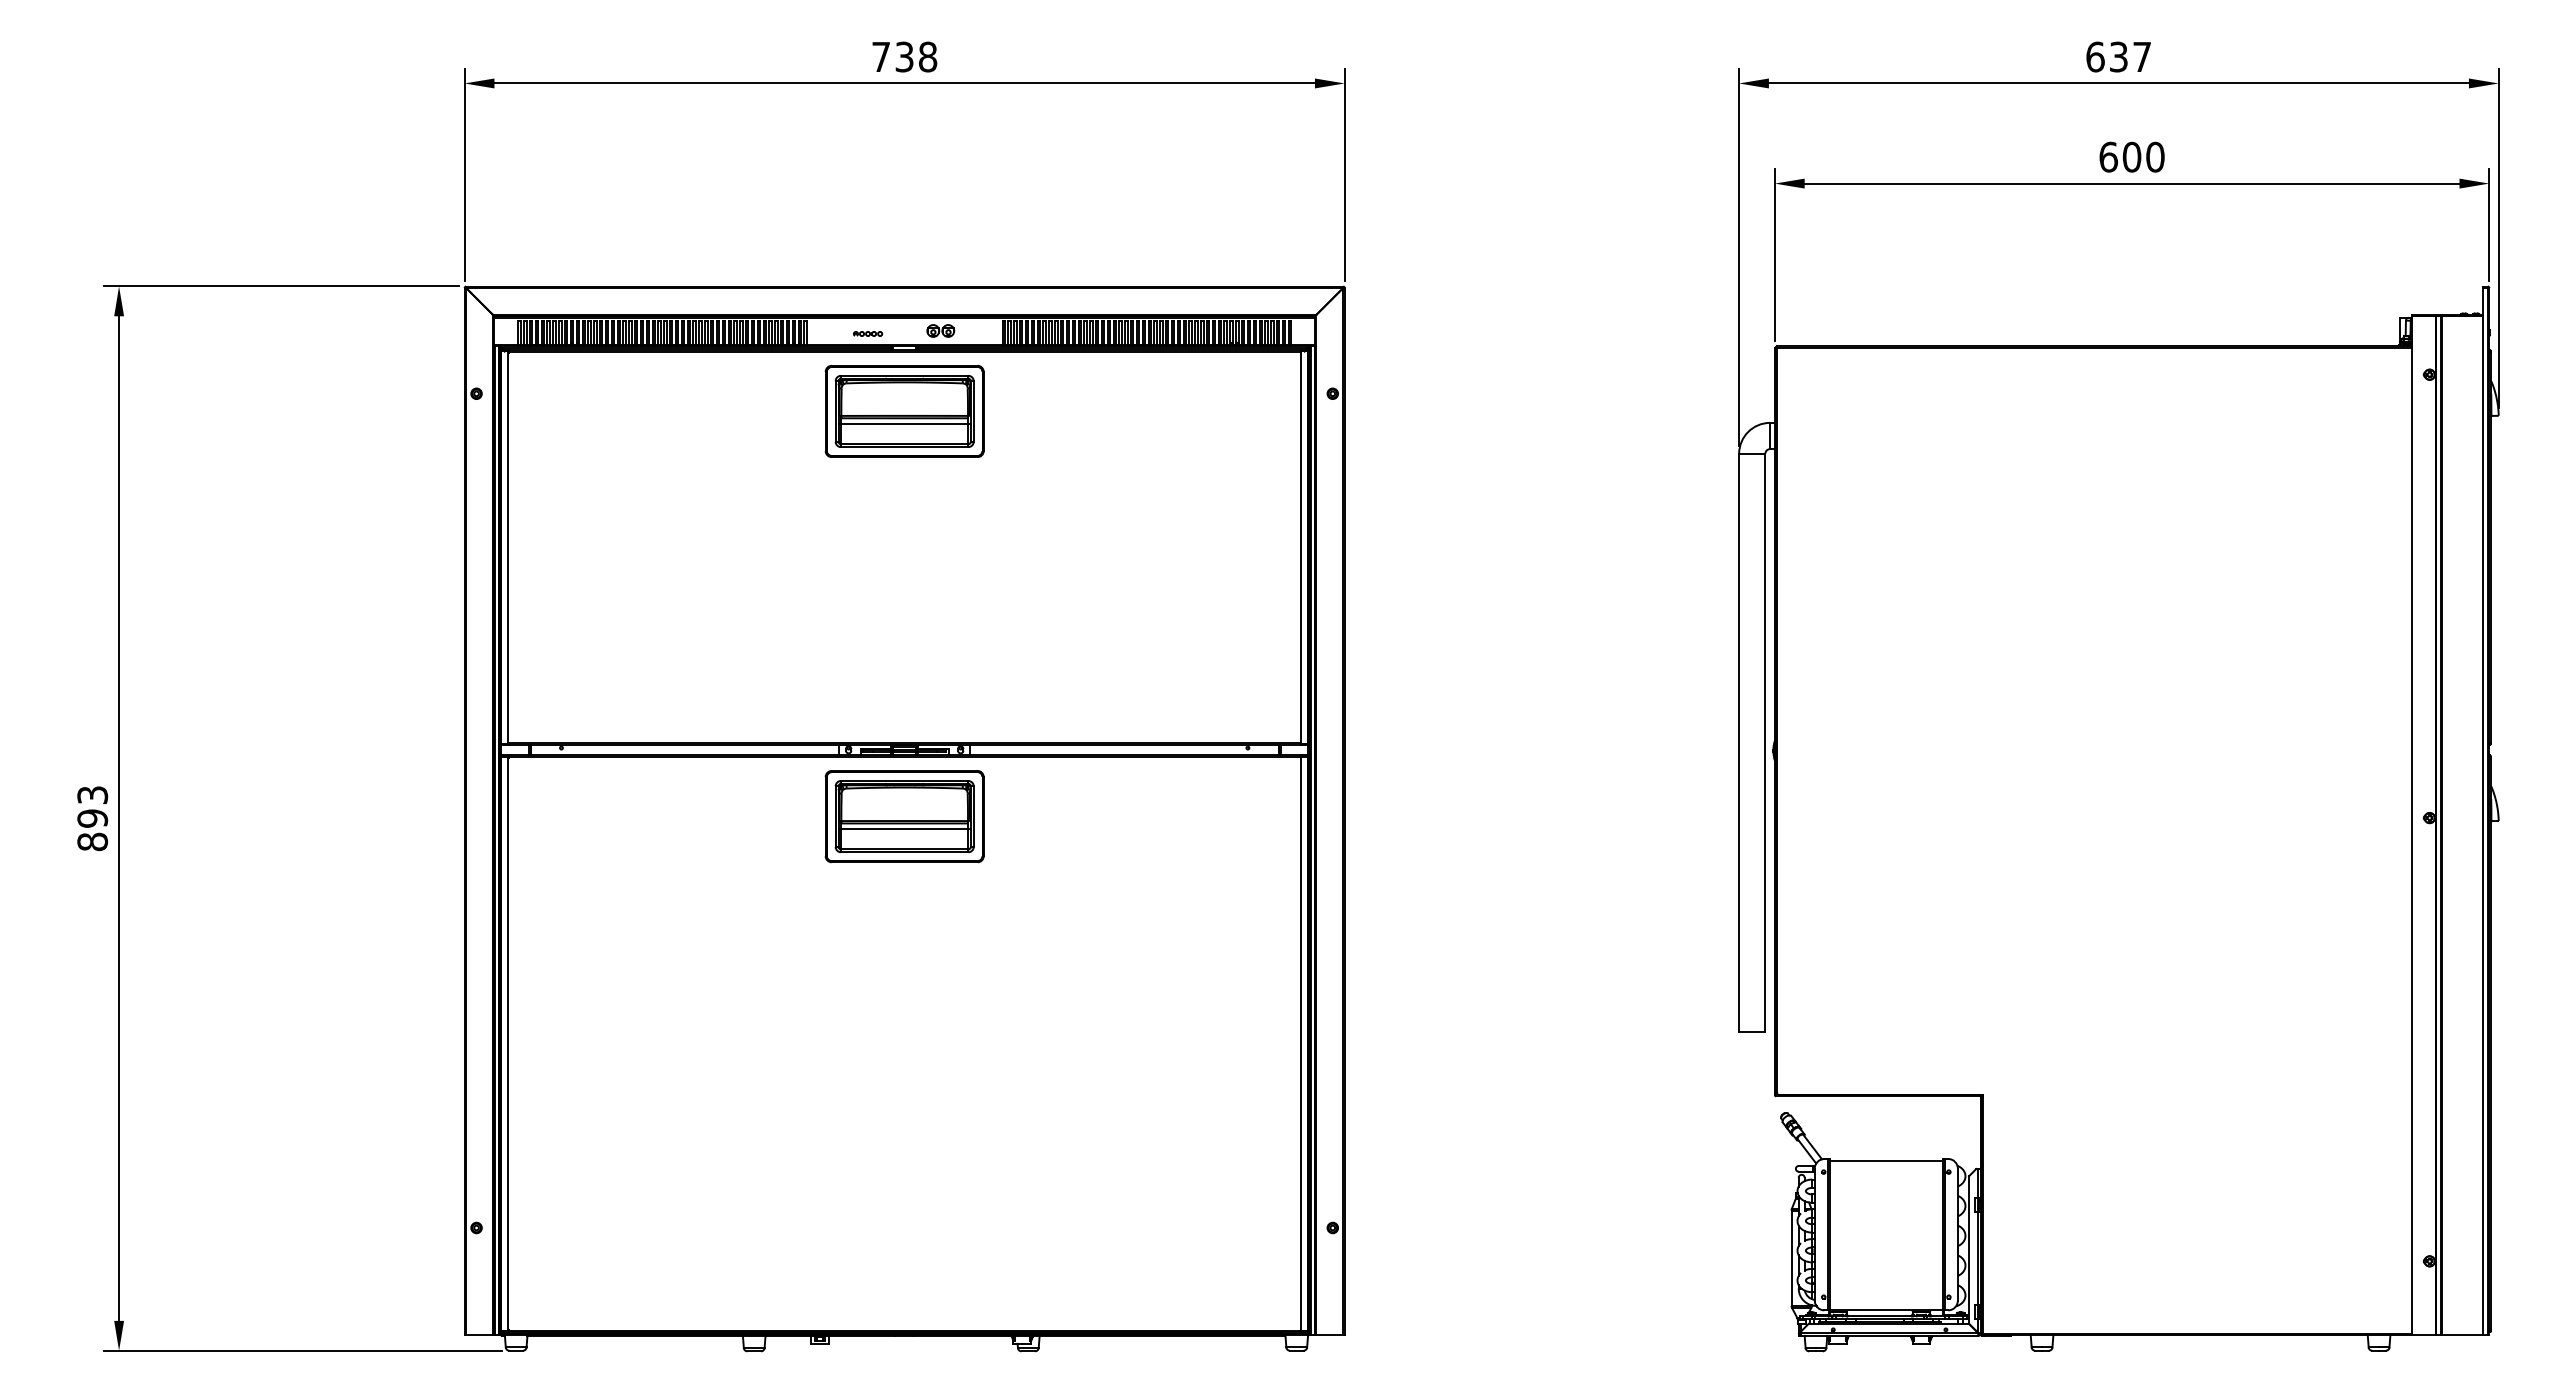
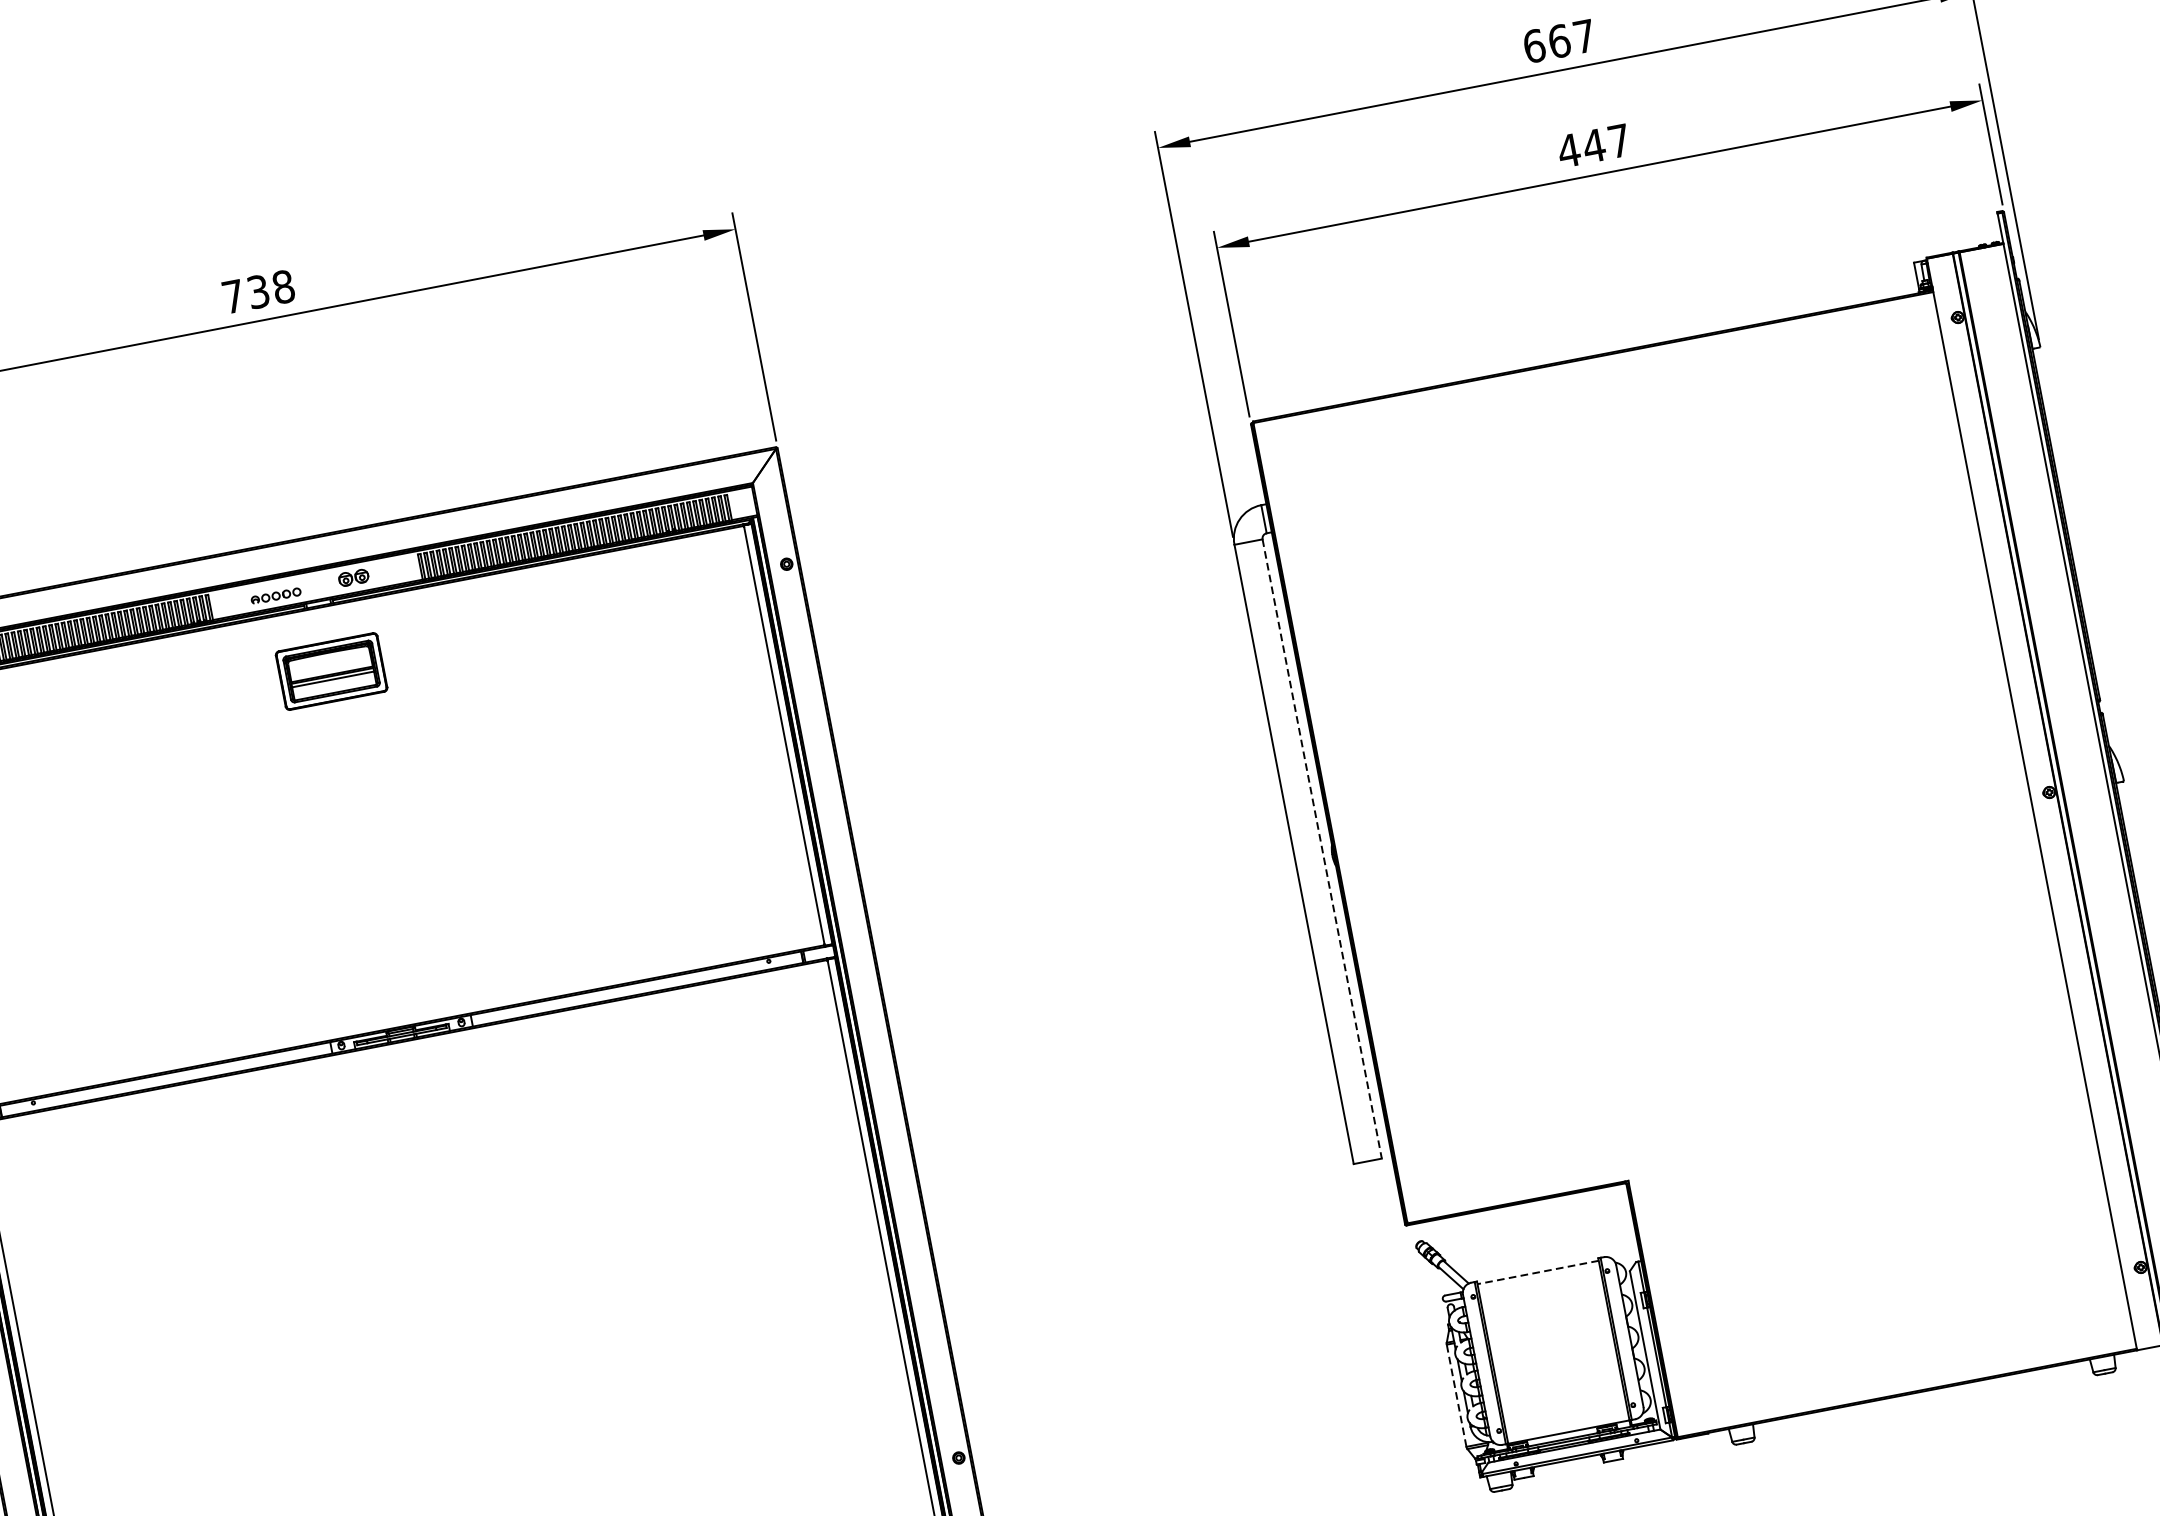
text: (2118, 56) -> (1558, 40), 637 -> 667
text: (2131, 156) -> (1593, 145), 600 -> 447
part: (868, 333) -> (276, 595), size x1.6
part: (904, 411) -> (331, 671), size x0.6
line: (1765, 742) -> (1322, 848), solid -> dashed
part: (904, 816) -> (415, 1105), removed
line: (1886, 1161) -> (1538, 1272), solid -> dashed
line: (1791, 1258) -> (1456, 1396), solid -> dashed

